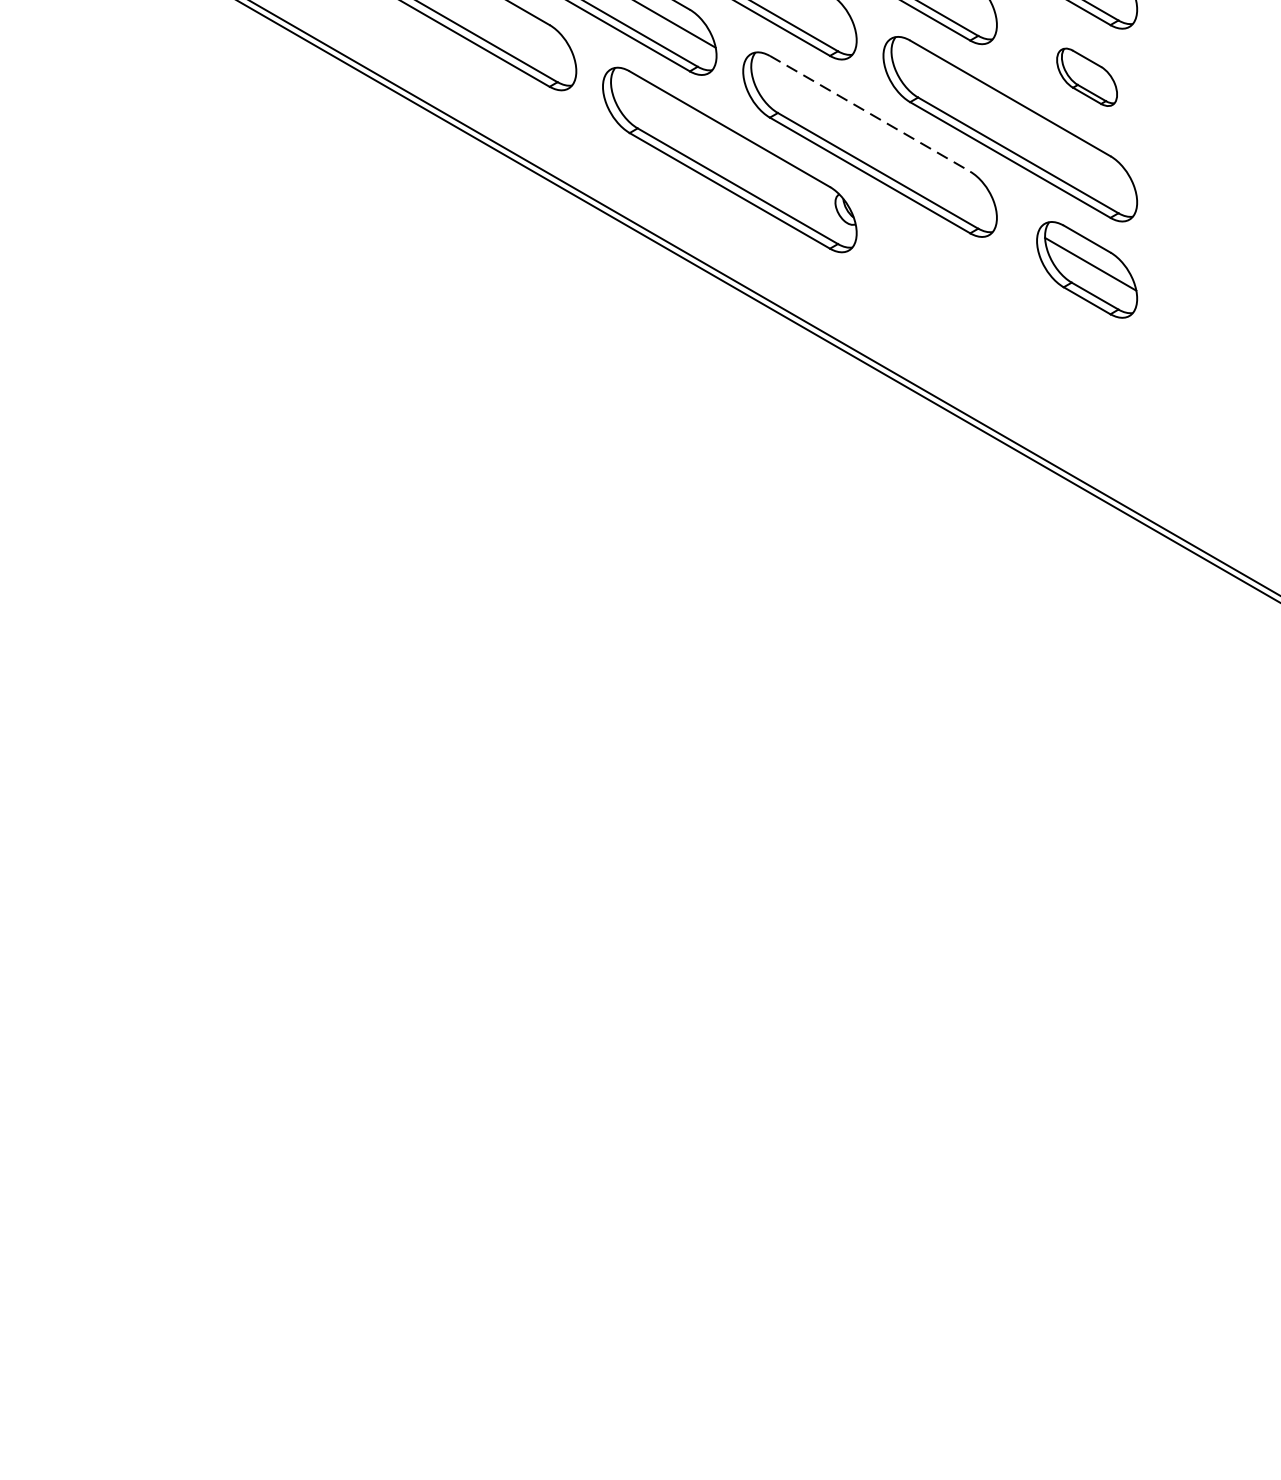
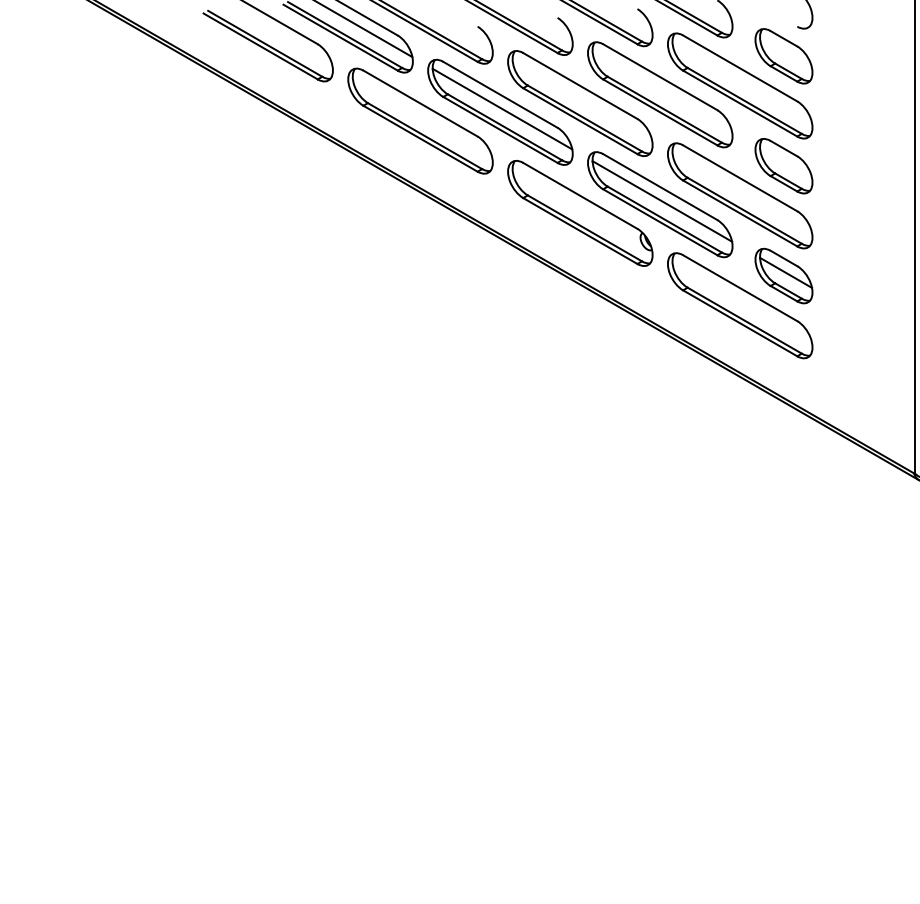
part: (1086, 77) -> (783, 166), size x1.67
line: (870, 114) -> (660, 187), dashed -> solid
line: (873, 139) -> (662, 201), added
part: (1010, 321) -> (740, 305), added

